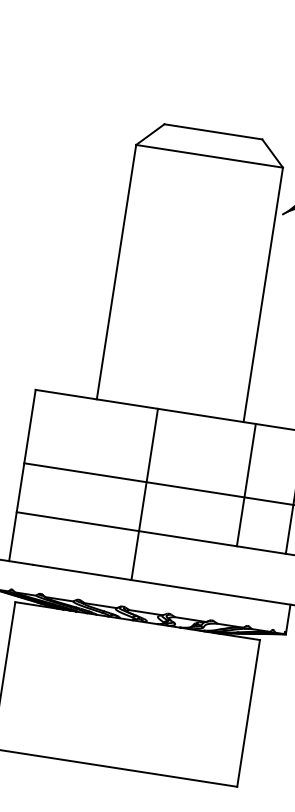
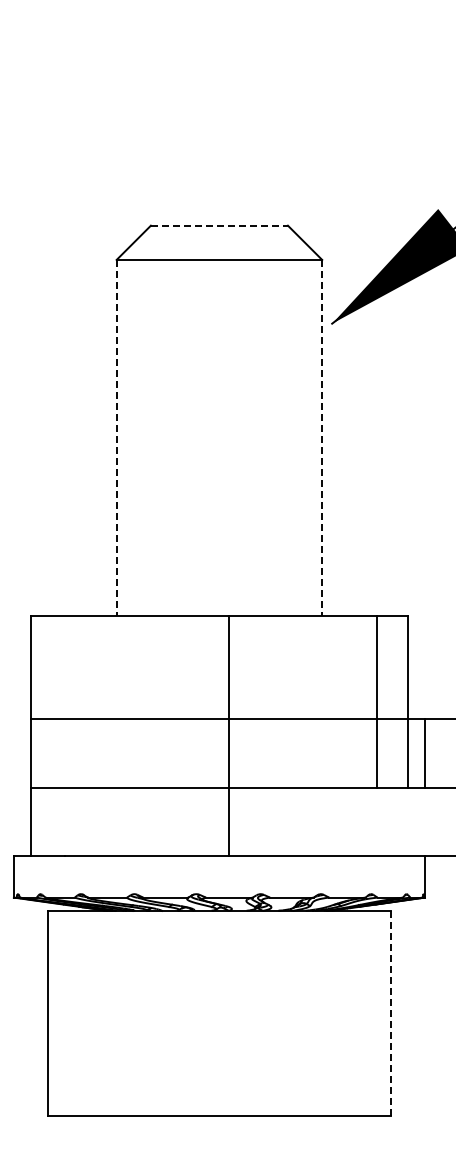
line: (213, 131) -> (219, 225), solid -> dashed
line: (116, 272) -> (116, 438), solid -> dashed
line: (263, 295) -> (322, 438), solid -> dashed
line: (246, 484) -> (377, 701), moved
line: (144, 494) -> (229, 736), moved
line: (248, 713) -> (390, 1013), solid -> dashed

